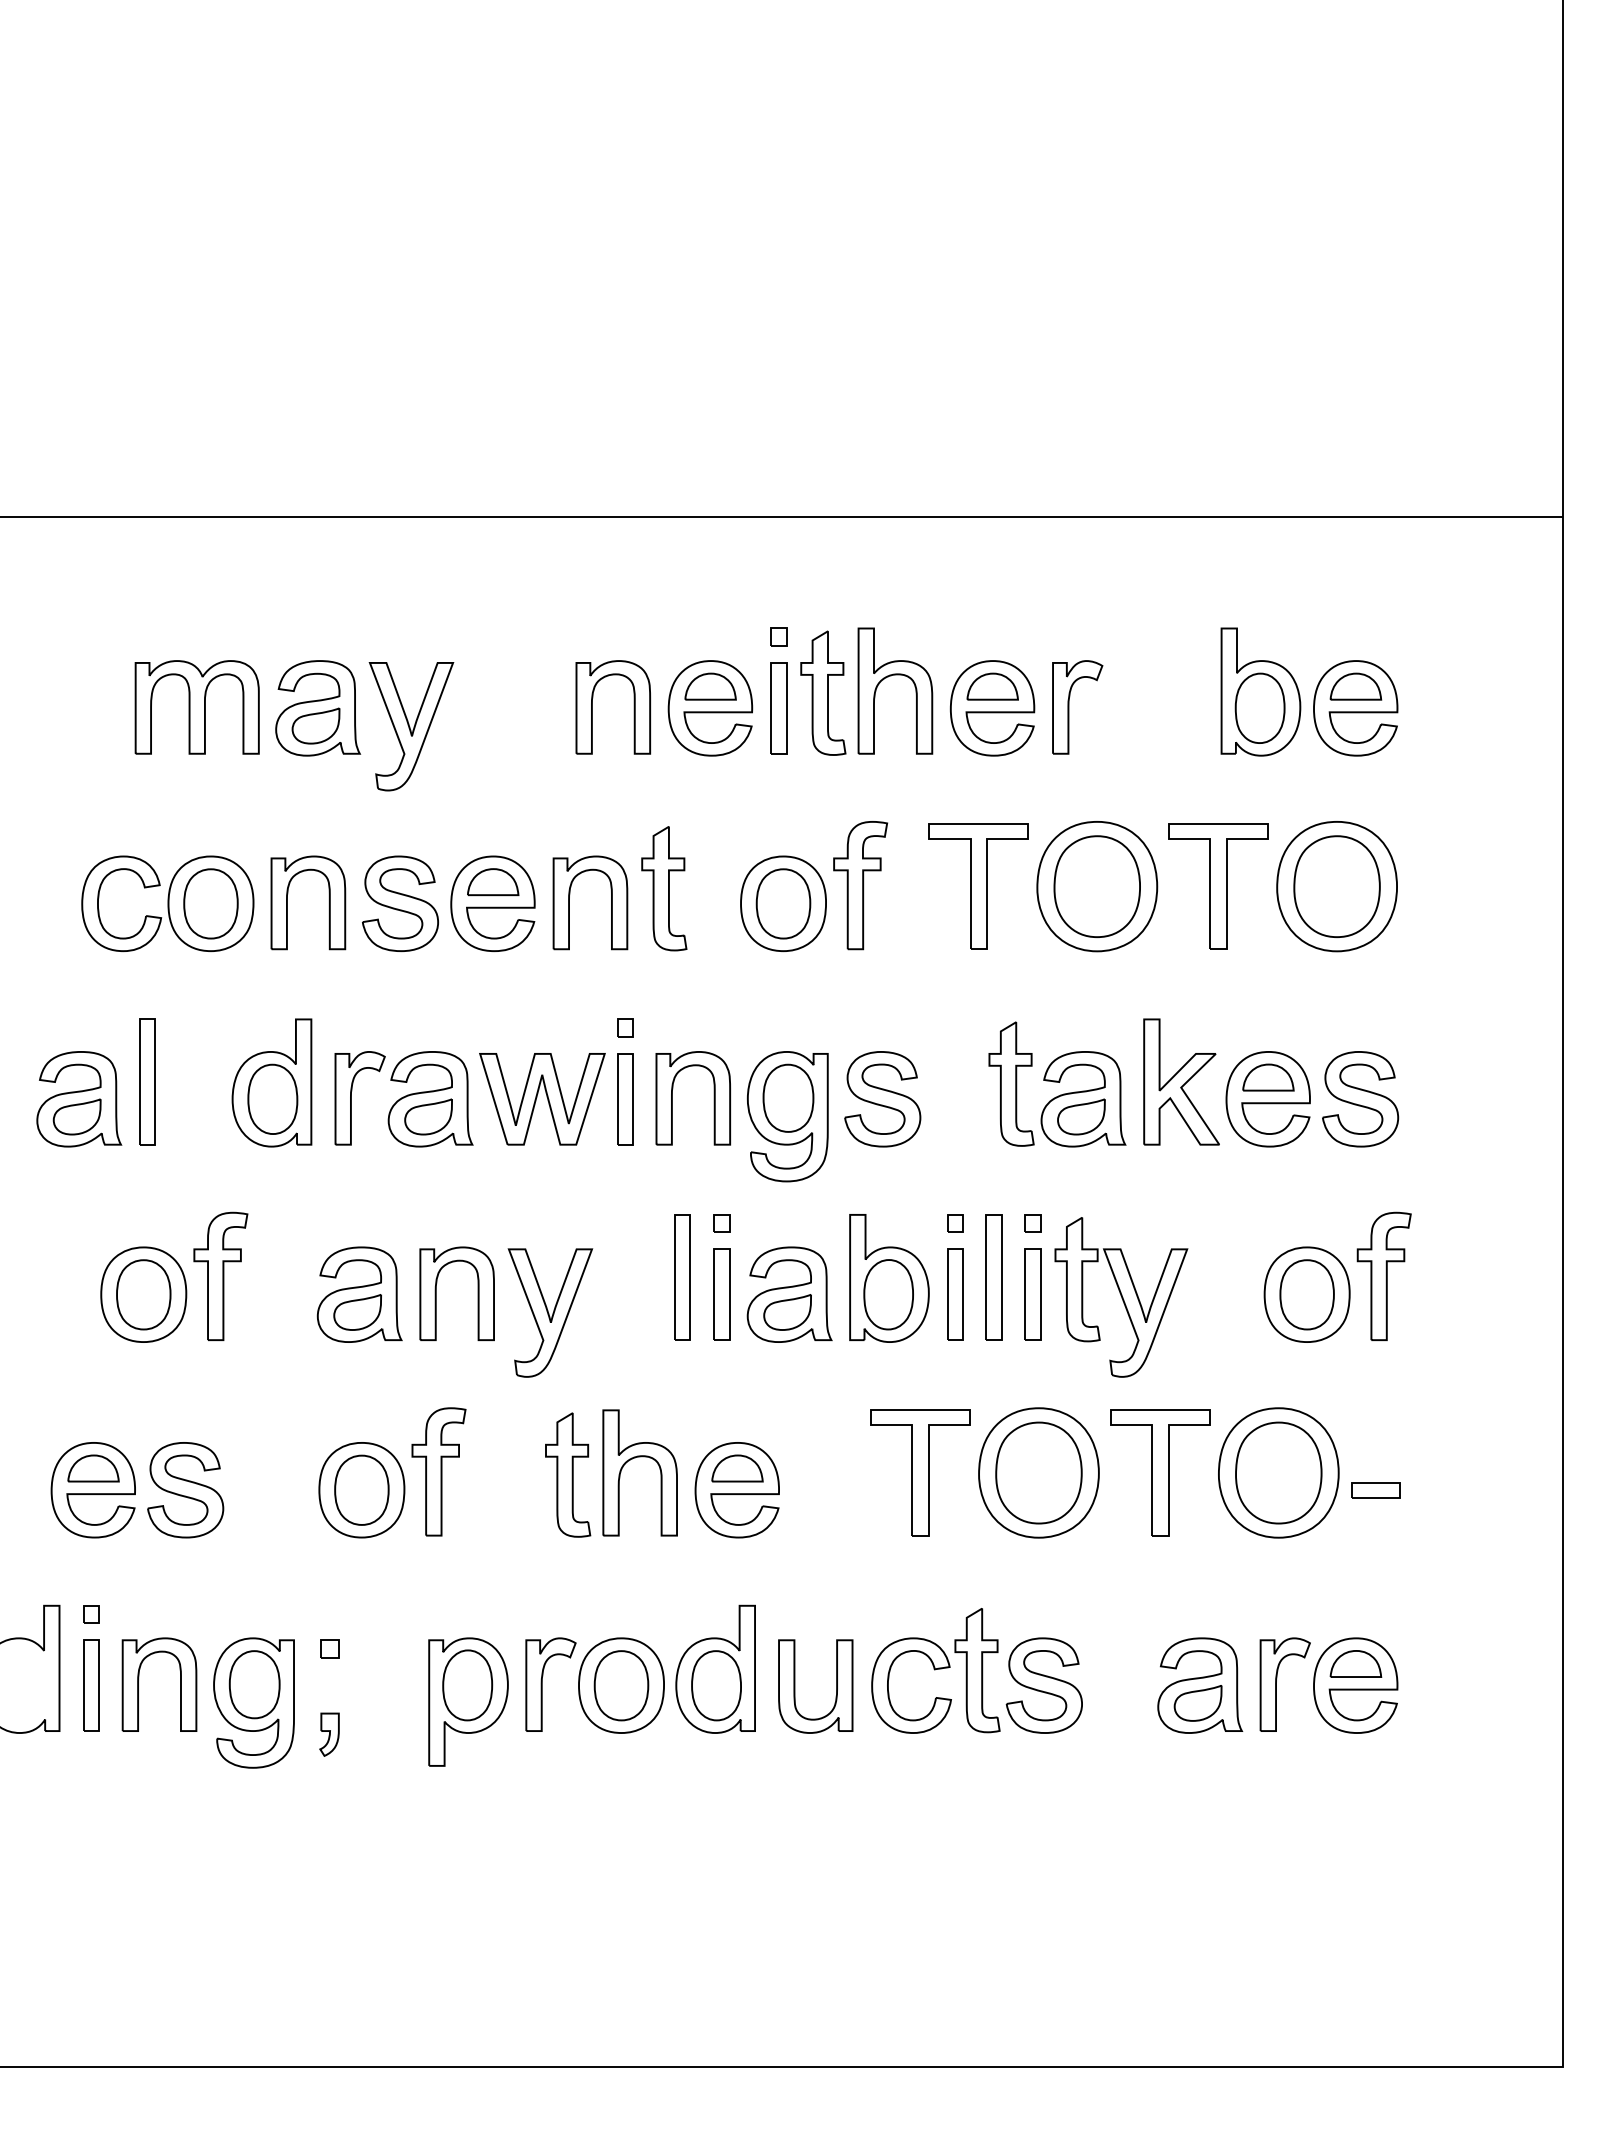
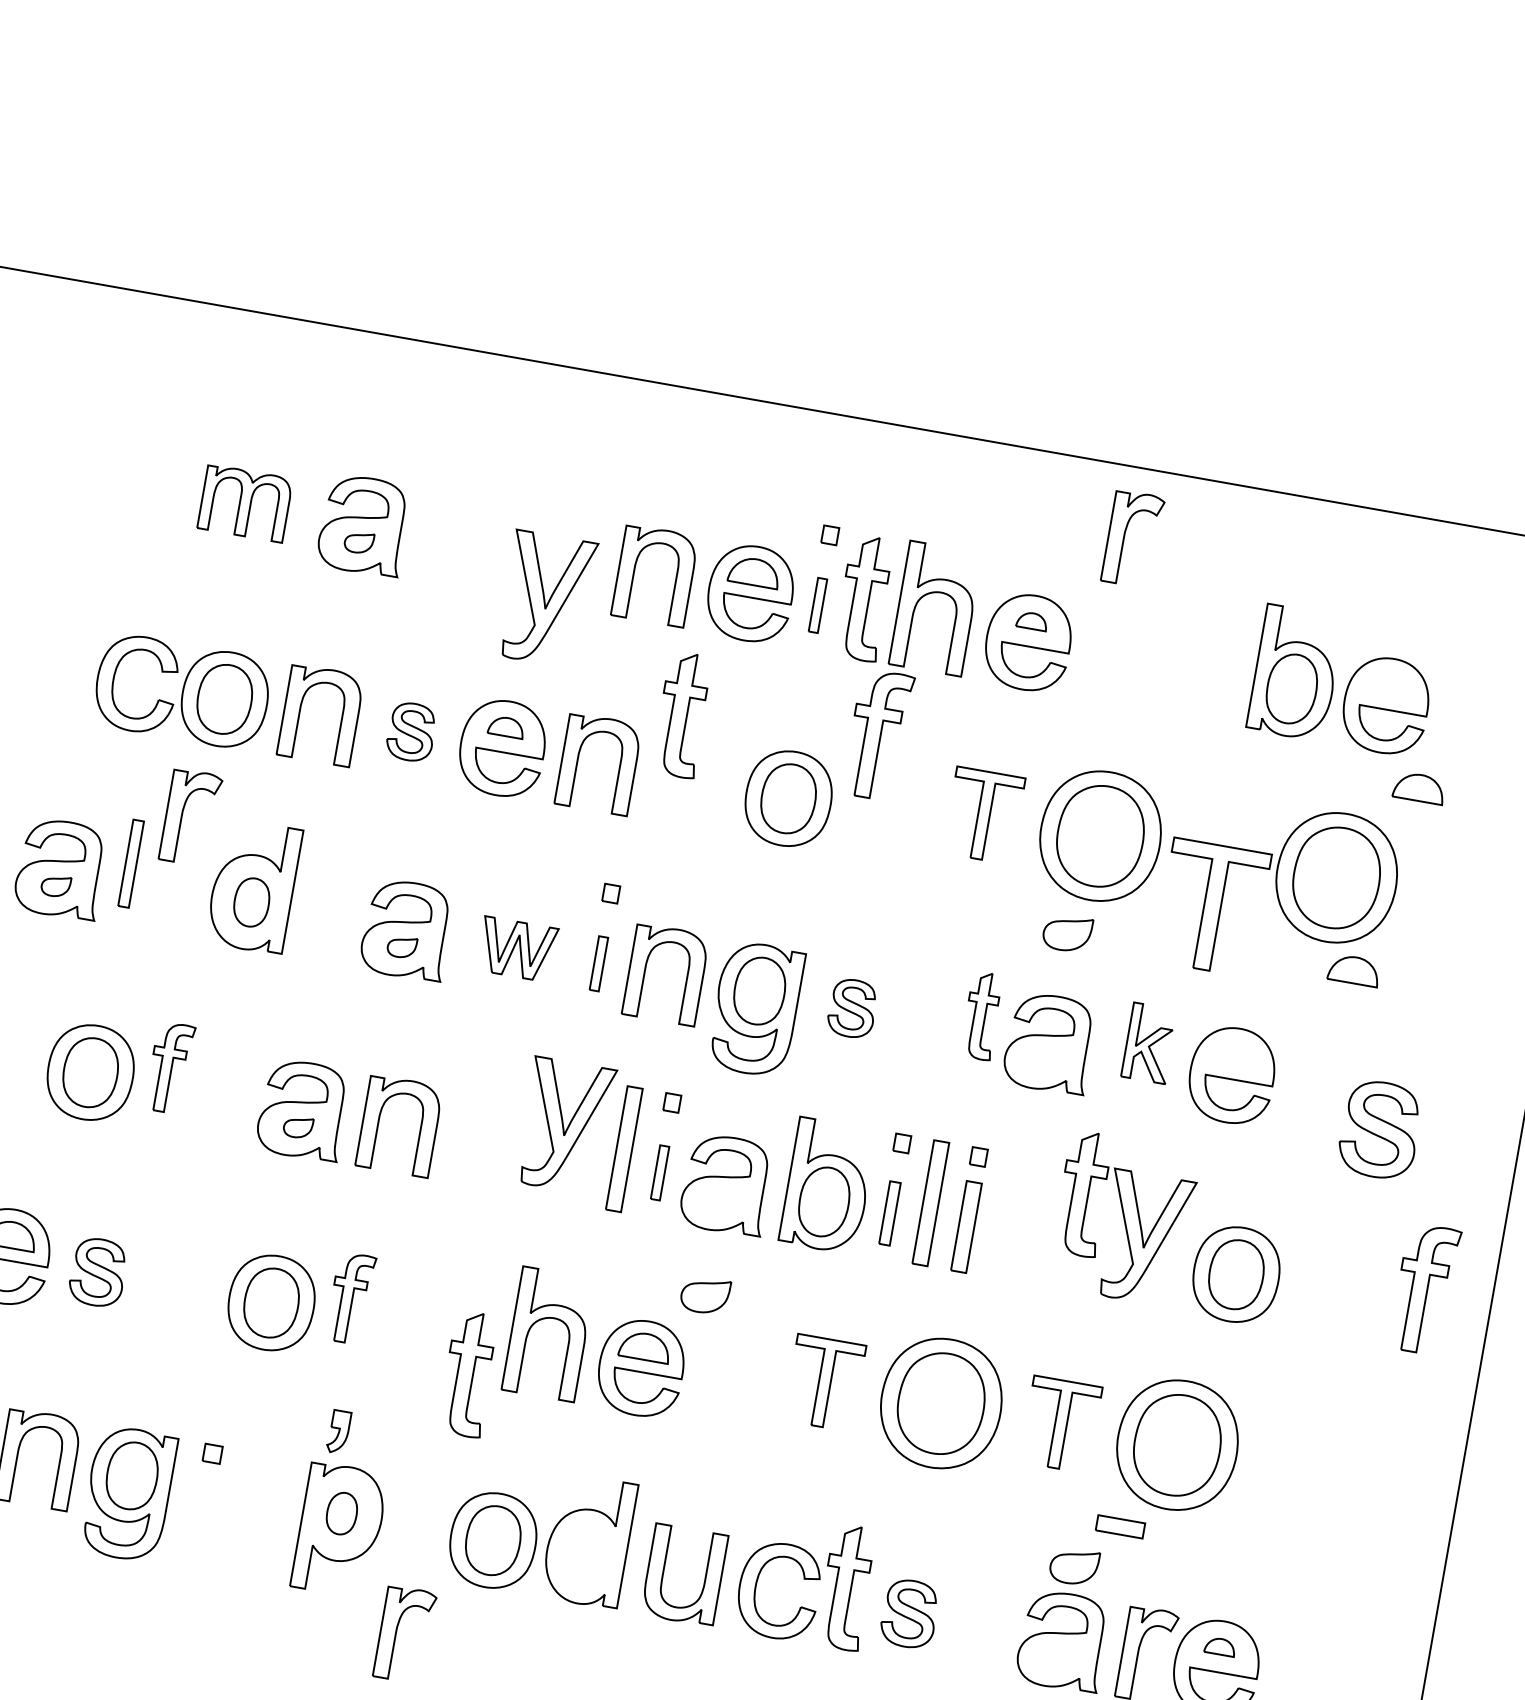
part: (992, 686) -> (1032, 620), size x0.6
part: (1355, 686) -> (1419, 787), moved
part: (196, 707) -> (244, 503), size x0.7
part: (1069, 707) -> (1125, 537), moved
part: (778, 708) -> (817, 605), size x0.6
part: (315, 725) -> (358, 541), size x0.6
part: (411, 726) -> (546, 599), moved
part: (493, 882) -> (506, 727), size x0.7
part: (860, 885) -> (878, 734), moved
part: (978, 886) -> (983, 815), size x0.7
part: (1218, 886) -> (1212, 907), moved
part: (664, 888) -> (682, 714), moved
part: (400, 903) -> (411, 731), size x0.6
part: (1268, 1077) -> (1354, 970), moved
part: (147, 1081) -> (131, 863), size x0.7
part: (1181, 1081) -> (1149, 1042), size x0.6
part: (1011, 1083) -> (981, 1015), size x0.7
part: (272, 1098) -> (251, 901), size x0.7
part: (351, 1098) -> (182, 816), moved
part: (542, 1099) -> (517, 949), size x0.6
part: (625, 1099) -> (599, 963), size x0.6
part: (882, 1099) -> (852, 1008), size x0.6
part: (1360, 1099) -> (1380, 1130), moved
part: (76, 1116) -> (55, 885), size x0.6
part: (428, 1116) -> (402, 946), size x0.6
part: (1081, 1116) -> (1067, 932), moved
part: (220, 1275) -> (169, 1066), size x0.7
part: (1383, 1275) -> (1424, 1288), moved
part: (721, 1294) -> (659, 1172), size x0.6
part: (955, 1294) -> (890, 1213), size x0.7
part: (1121, 1297) -> (1123, 1218), moved
part: (357, 1312) -> (298, 1127), size x0.6
part: (550, 1312) -> (565, 1125), moved
part: (787, 1312) -> (705, 1295), moved
part: (438, 1471) -> (350, 1297), size x0.7
part: (920, 1472) -> (824, 1382), size x0.7
part: (1160, 1472) -> (1061, 1424), size x0.7
part: (568, 1474) -> (468, 1373), moved
part: (185, 1490) -> (97, 1272), size x0.7
part: (1375, 1490) -> (1120, 1527), moved
part: (1355, 1663) -> (1219, 1646), size x0.6
part: (542, 1684) -> (396, 1633), moved
part: (467, 1685) -> (341, 1513), size x0.6
part: (716, 1685) -> (586, 1556), removed
part: (1043, 1685) -> (908, 1613), size x0.7
part: (1197, 1703) -> (1073, 1566), moved
part: (329, 1734) -> (338, 1431), moved

